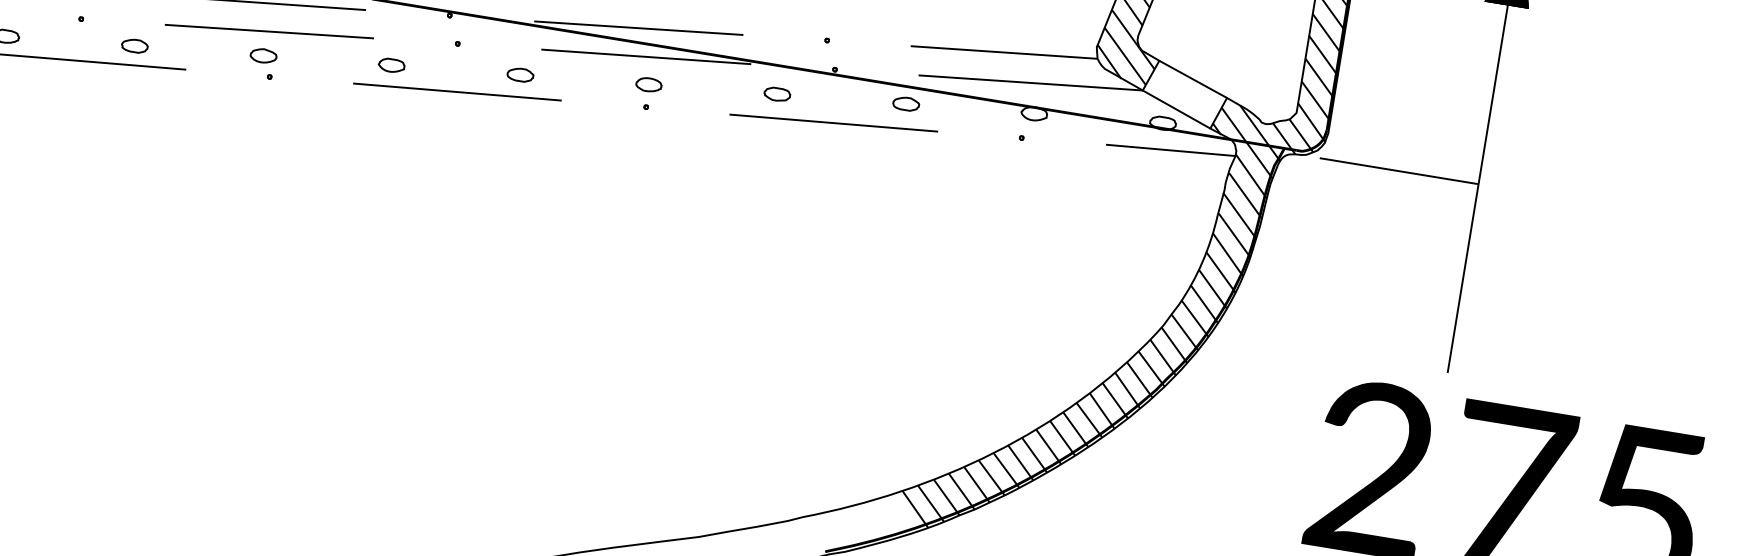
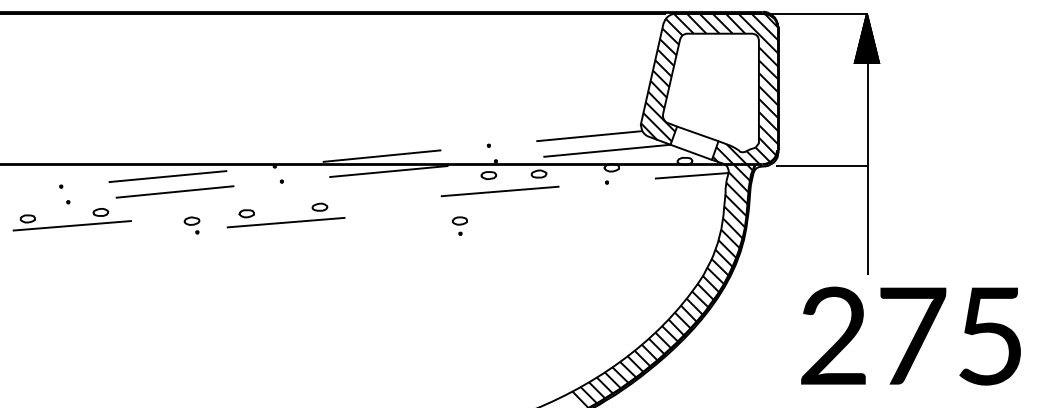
part: (261, 63) -> (191, 225), moved
part: (458, 79) -> (285, 215), moved
part: (646, 92) -> (459, 225), moved
part: (776, 94) -> (488, 175), moved

